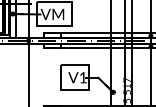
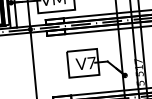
text: (83, 77) -> (92, 62), V1 -> V7

